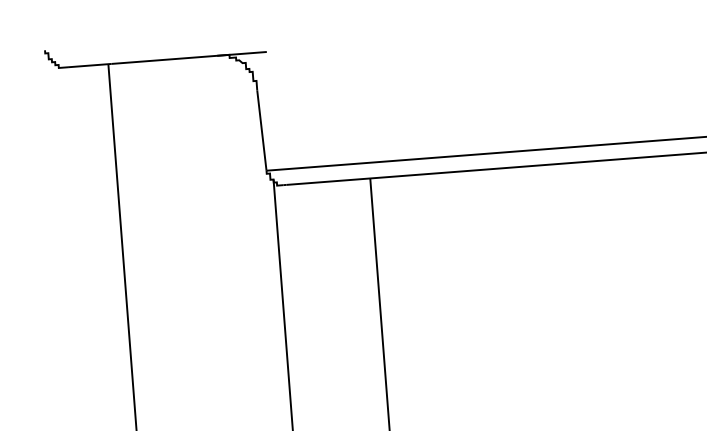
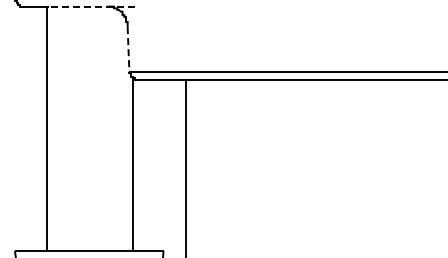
line: (188, 57) -> (91, 6), solid -> dashed
line: (261, 130) -> (128, 49), solid -> dashed

